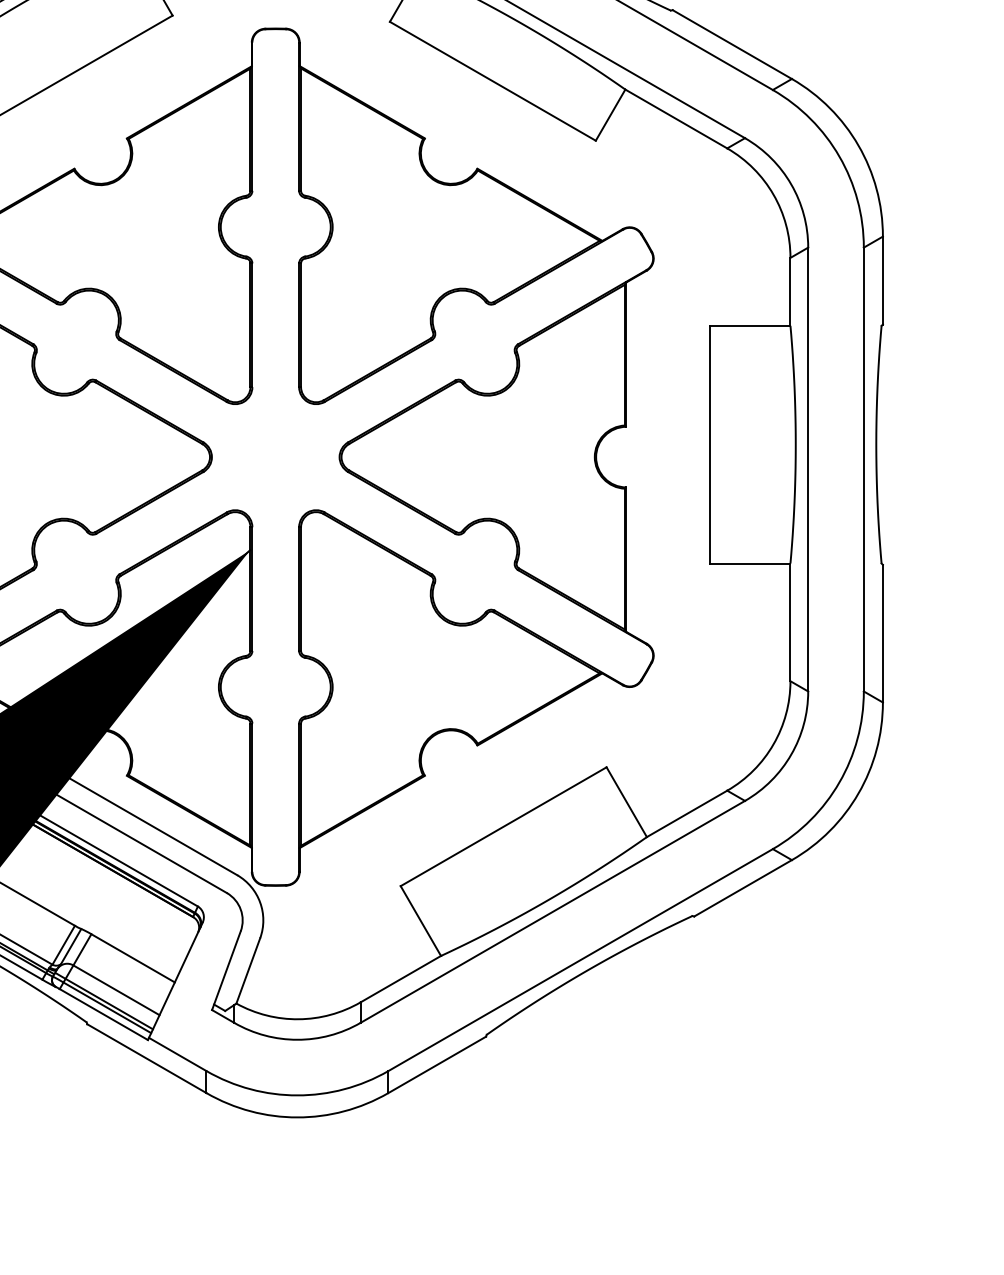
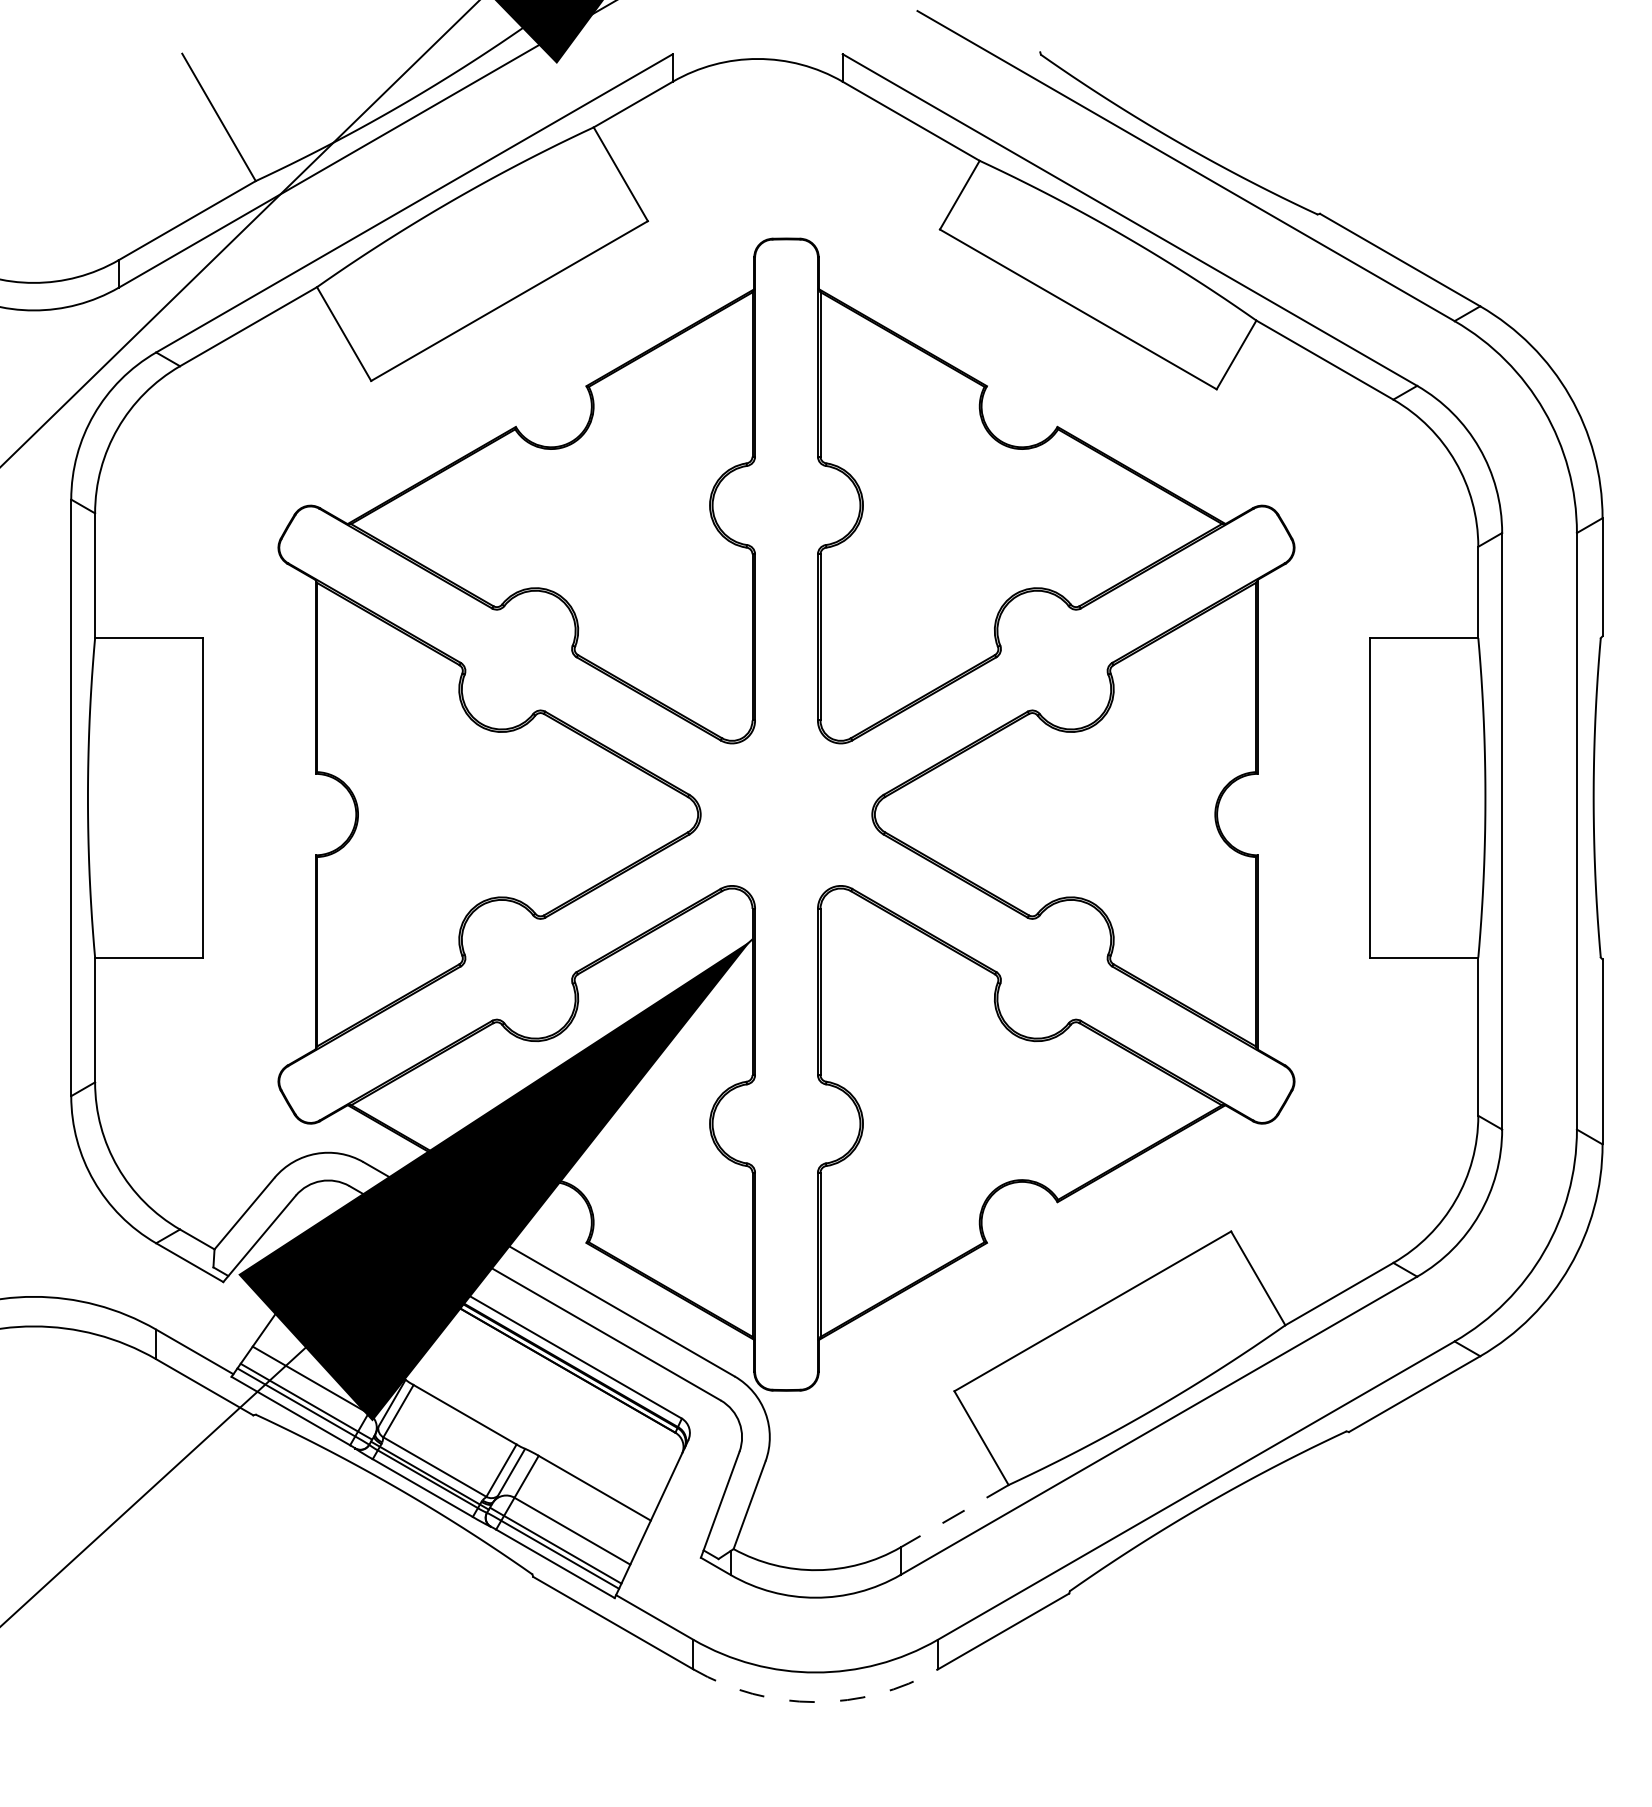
line: (400, 979) -> (954, 1516), solid -> dashed
arc: (297, 1117) -> (815, 1702), solid -> dashed

